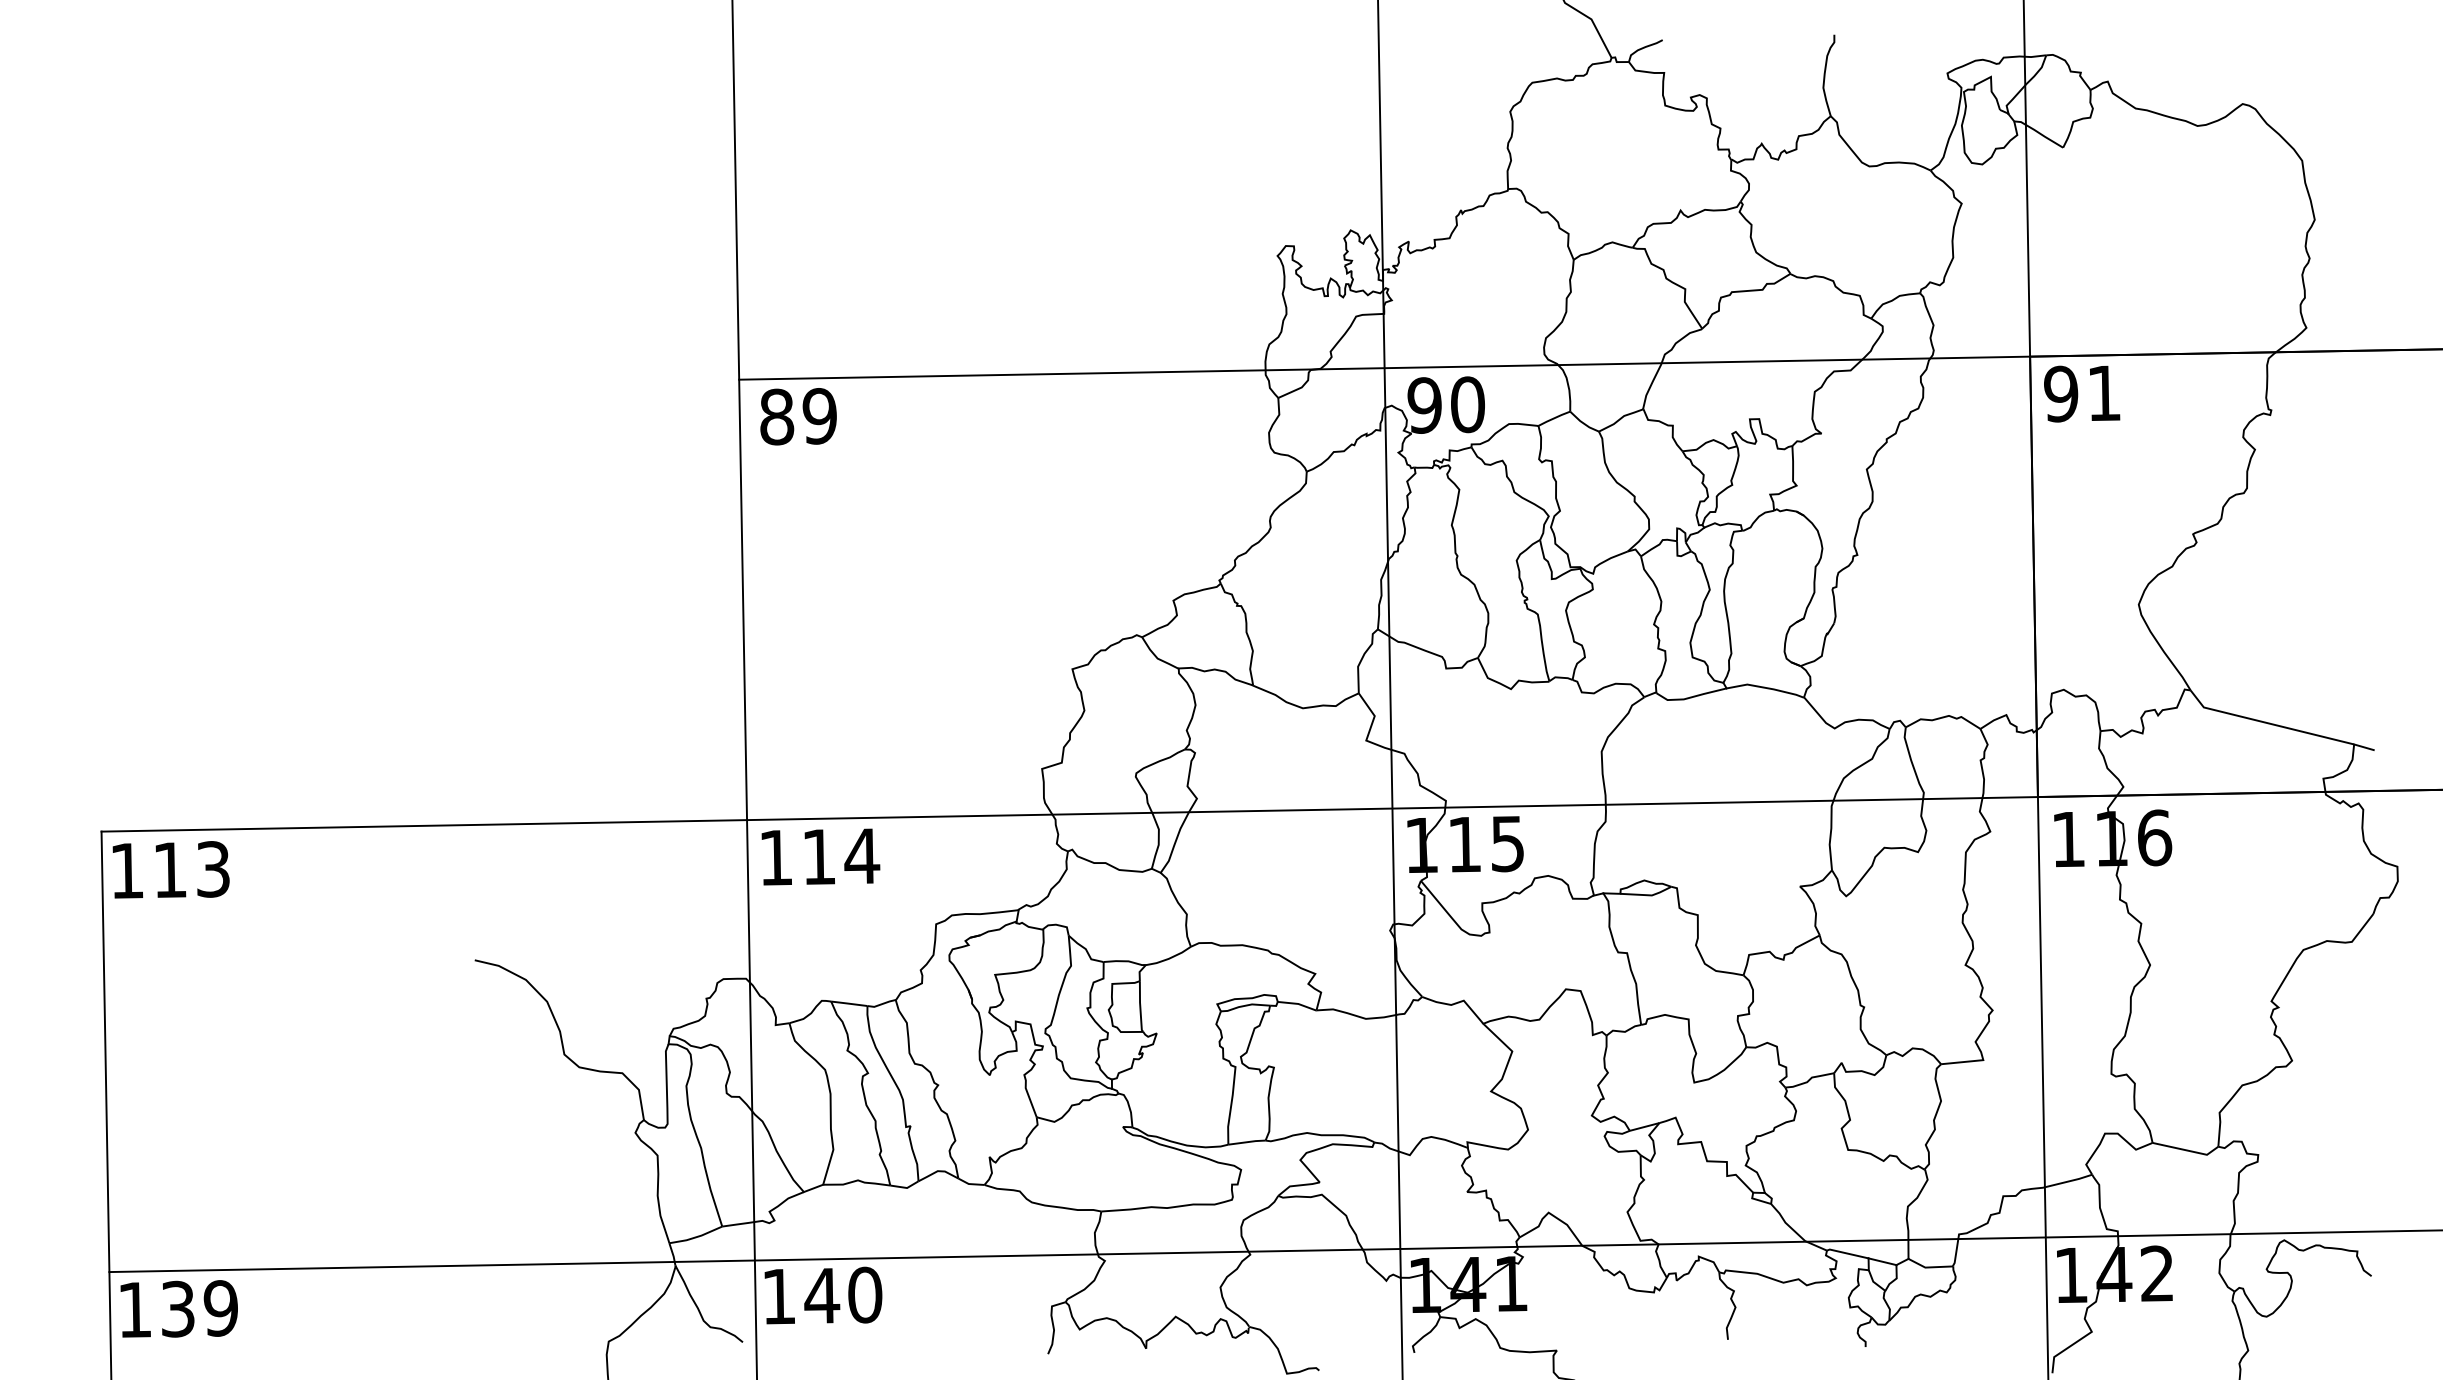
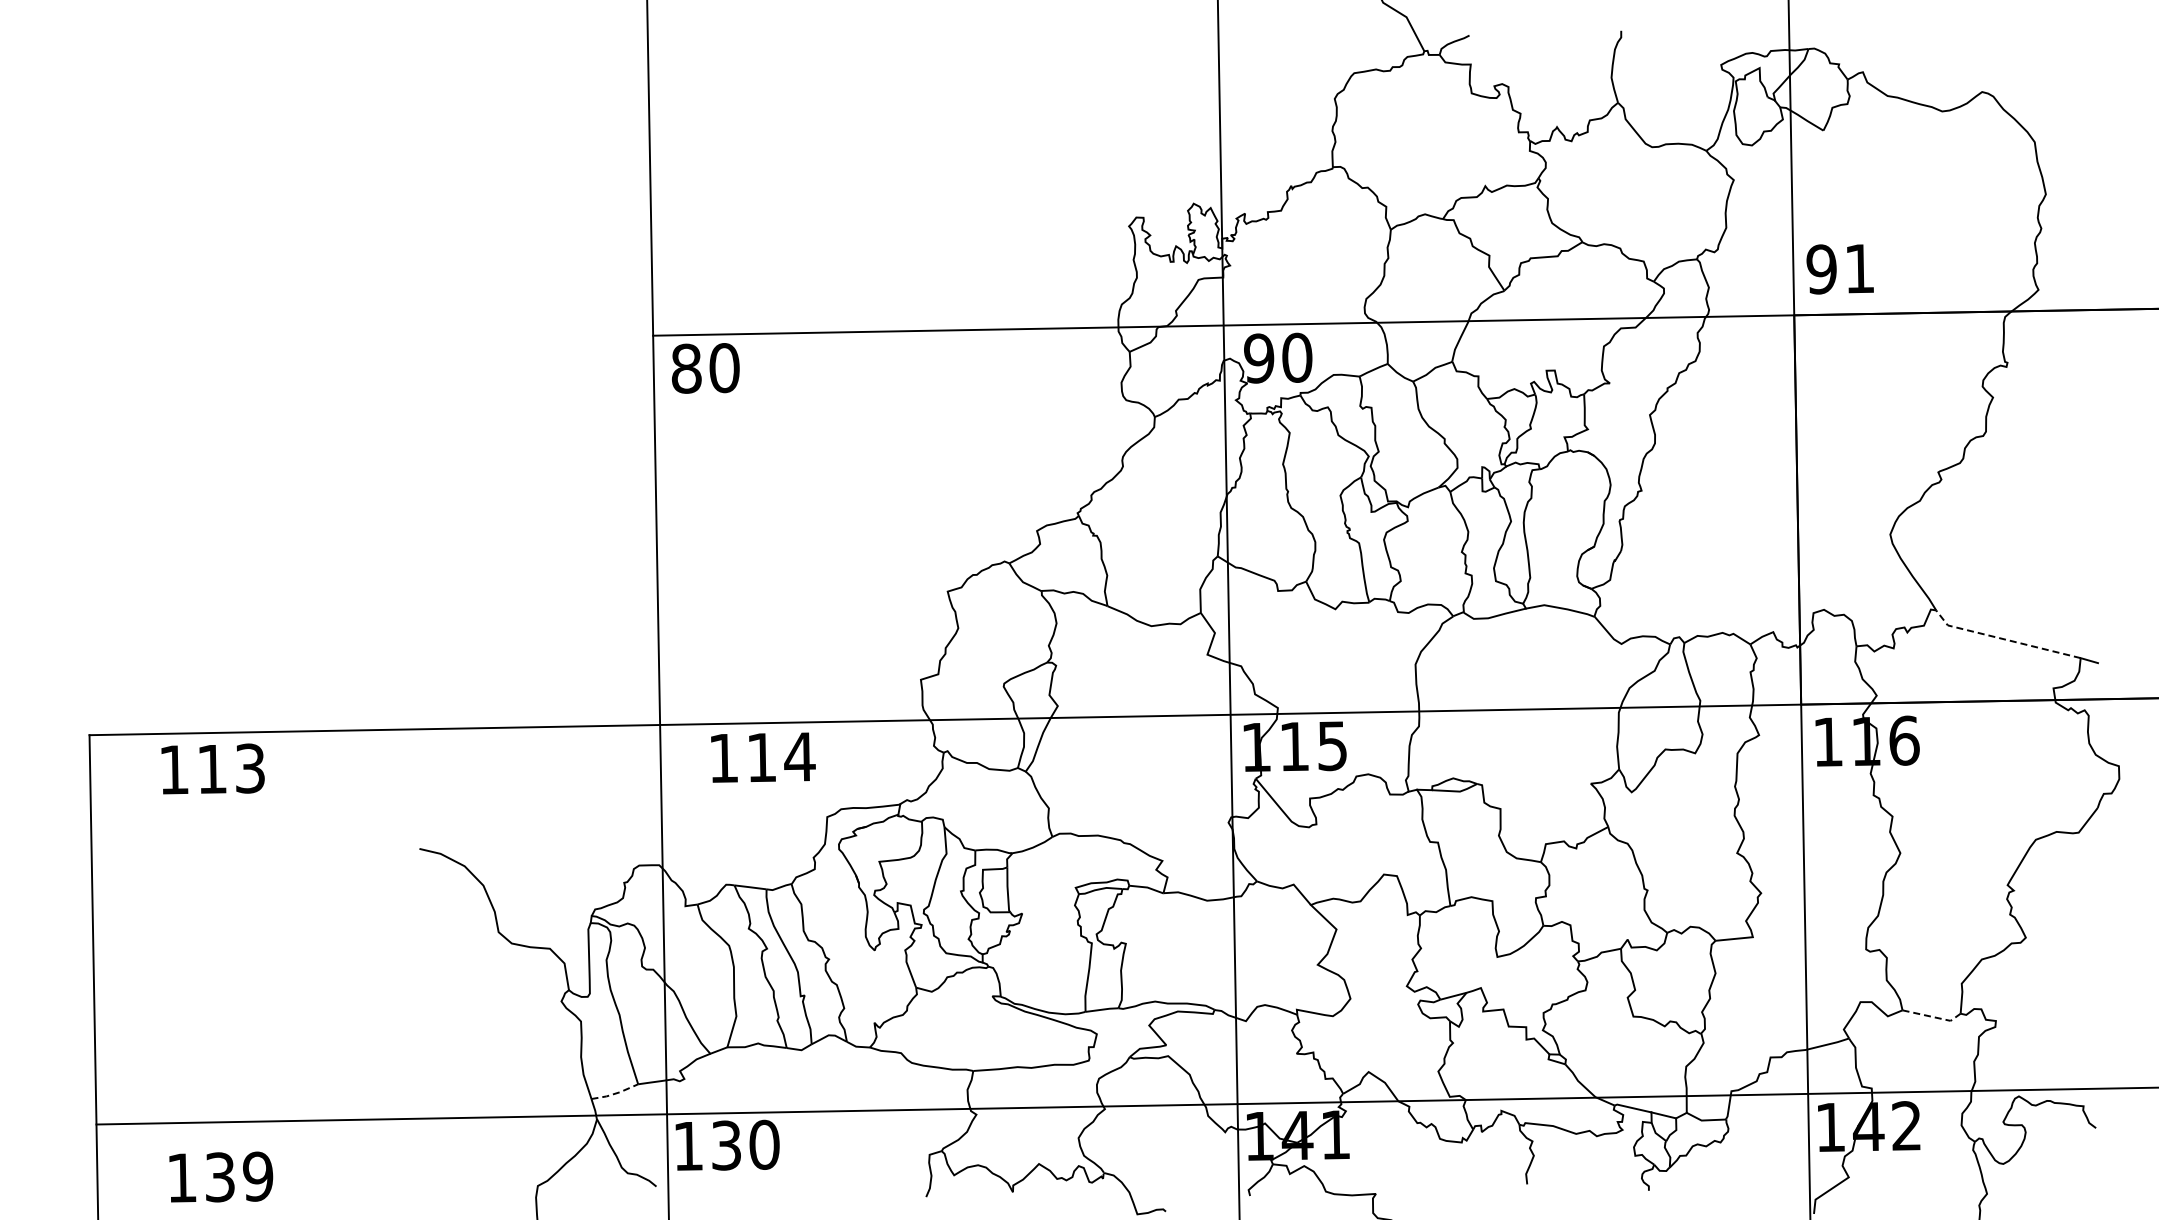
text: (2081, 394) -> (1839, 269), moved
text: (819, 416) -> (724, 368), 89 -> 80
line: (2267, 723) -> (2004, 639), solid -> dashed
text: (821, 856) -> (763, 757), moved
text: (170, 869) -> (212, 768), moved
line: (2187, 1151) -> (1933, 1017), solid -> dashed
line: (696, 1236) -> (615, 1093), solid -> dashed
text: (822, 1295) -> (726, 1145), 140 -> 130
text: (179, 1308) -> (221, 1176), moved

